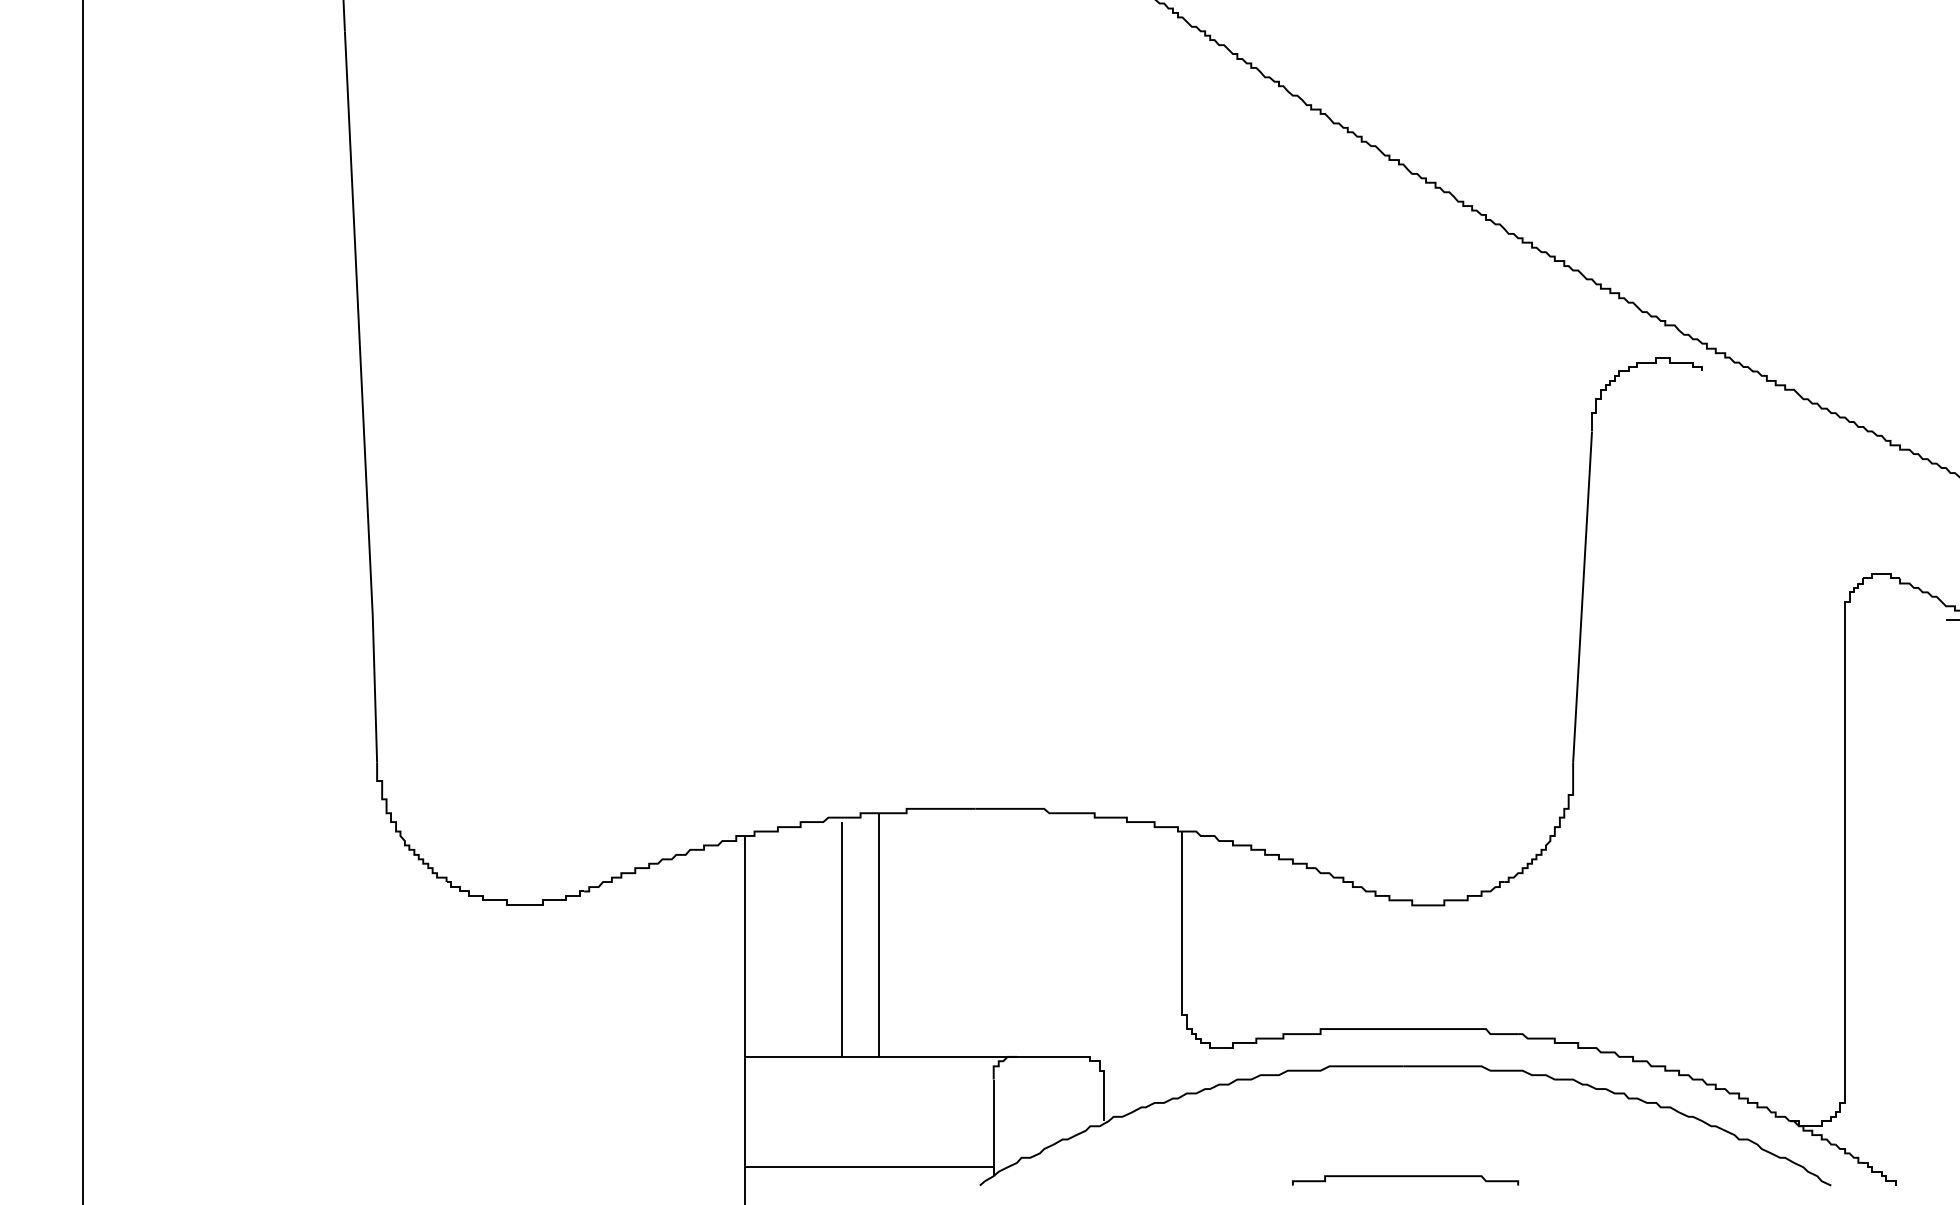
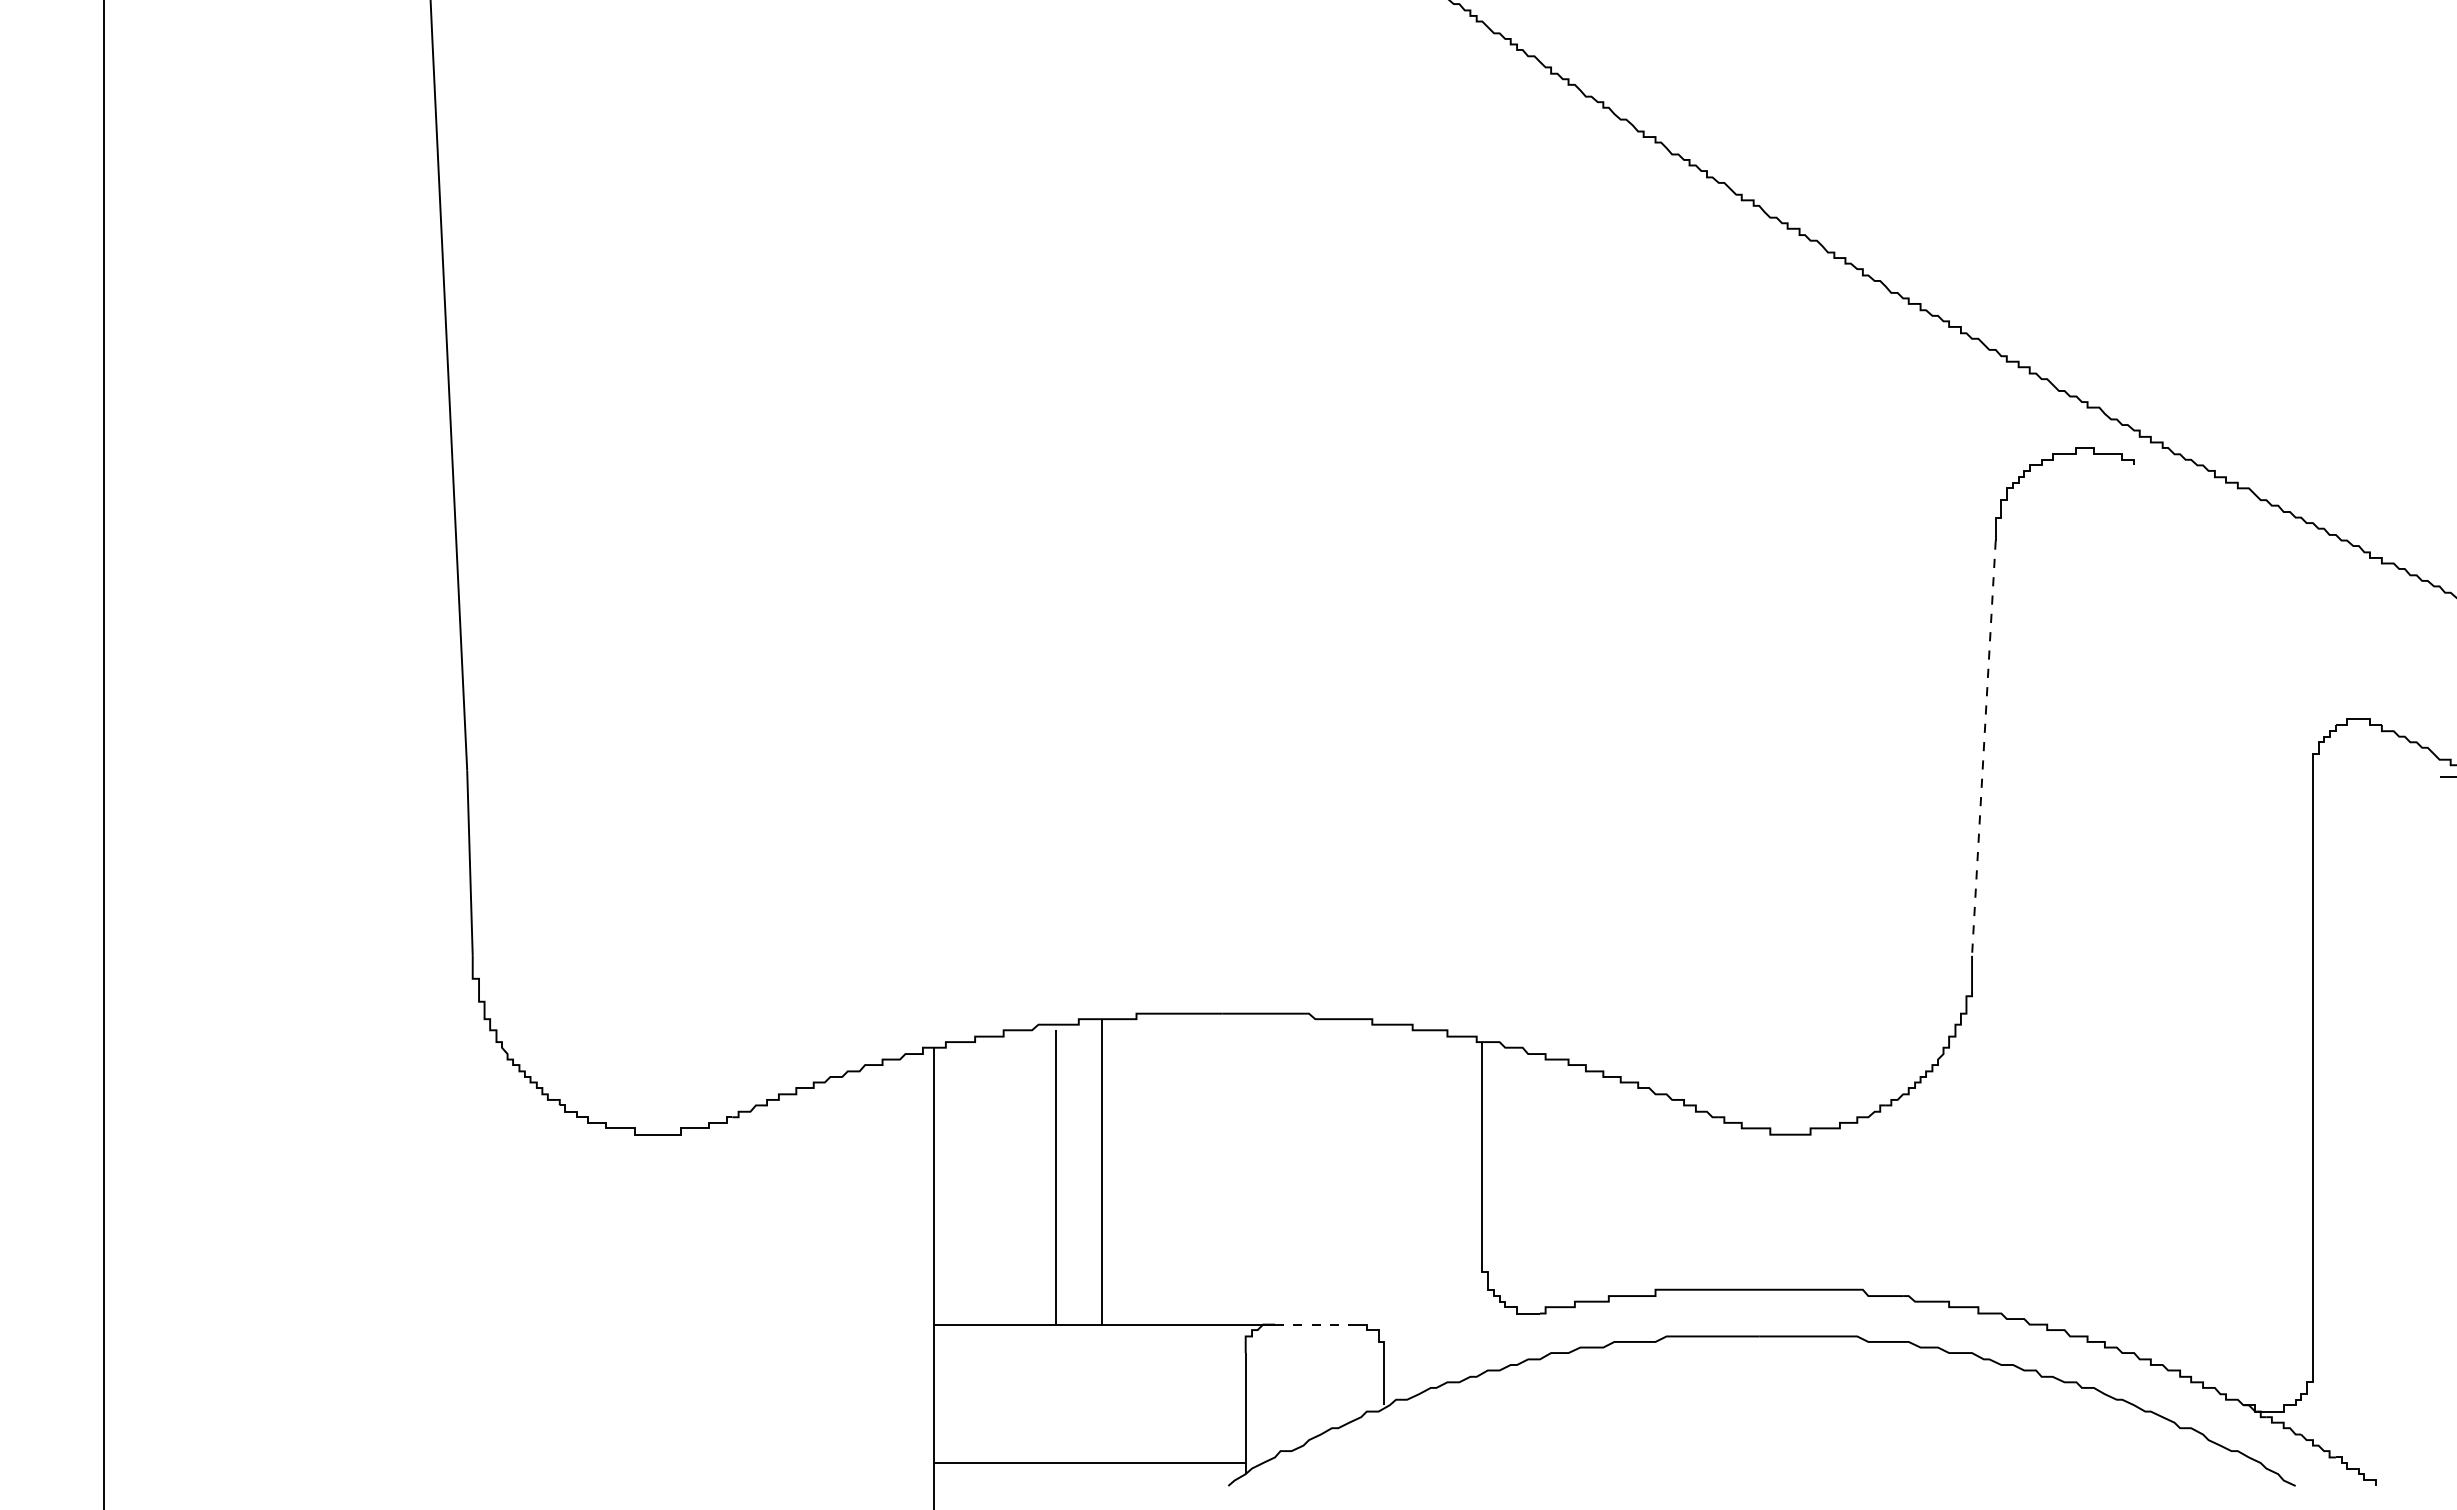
line: (1582, 597) -> (1983, 748), solid -> dashed
line: (1049, 1056) -> (1315, 1324), solid -> dashed
curve: (1405, 1177) -> (1761, 1475), removed

